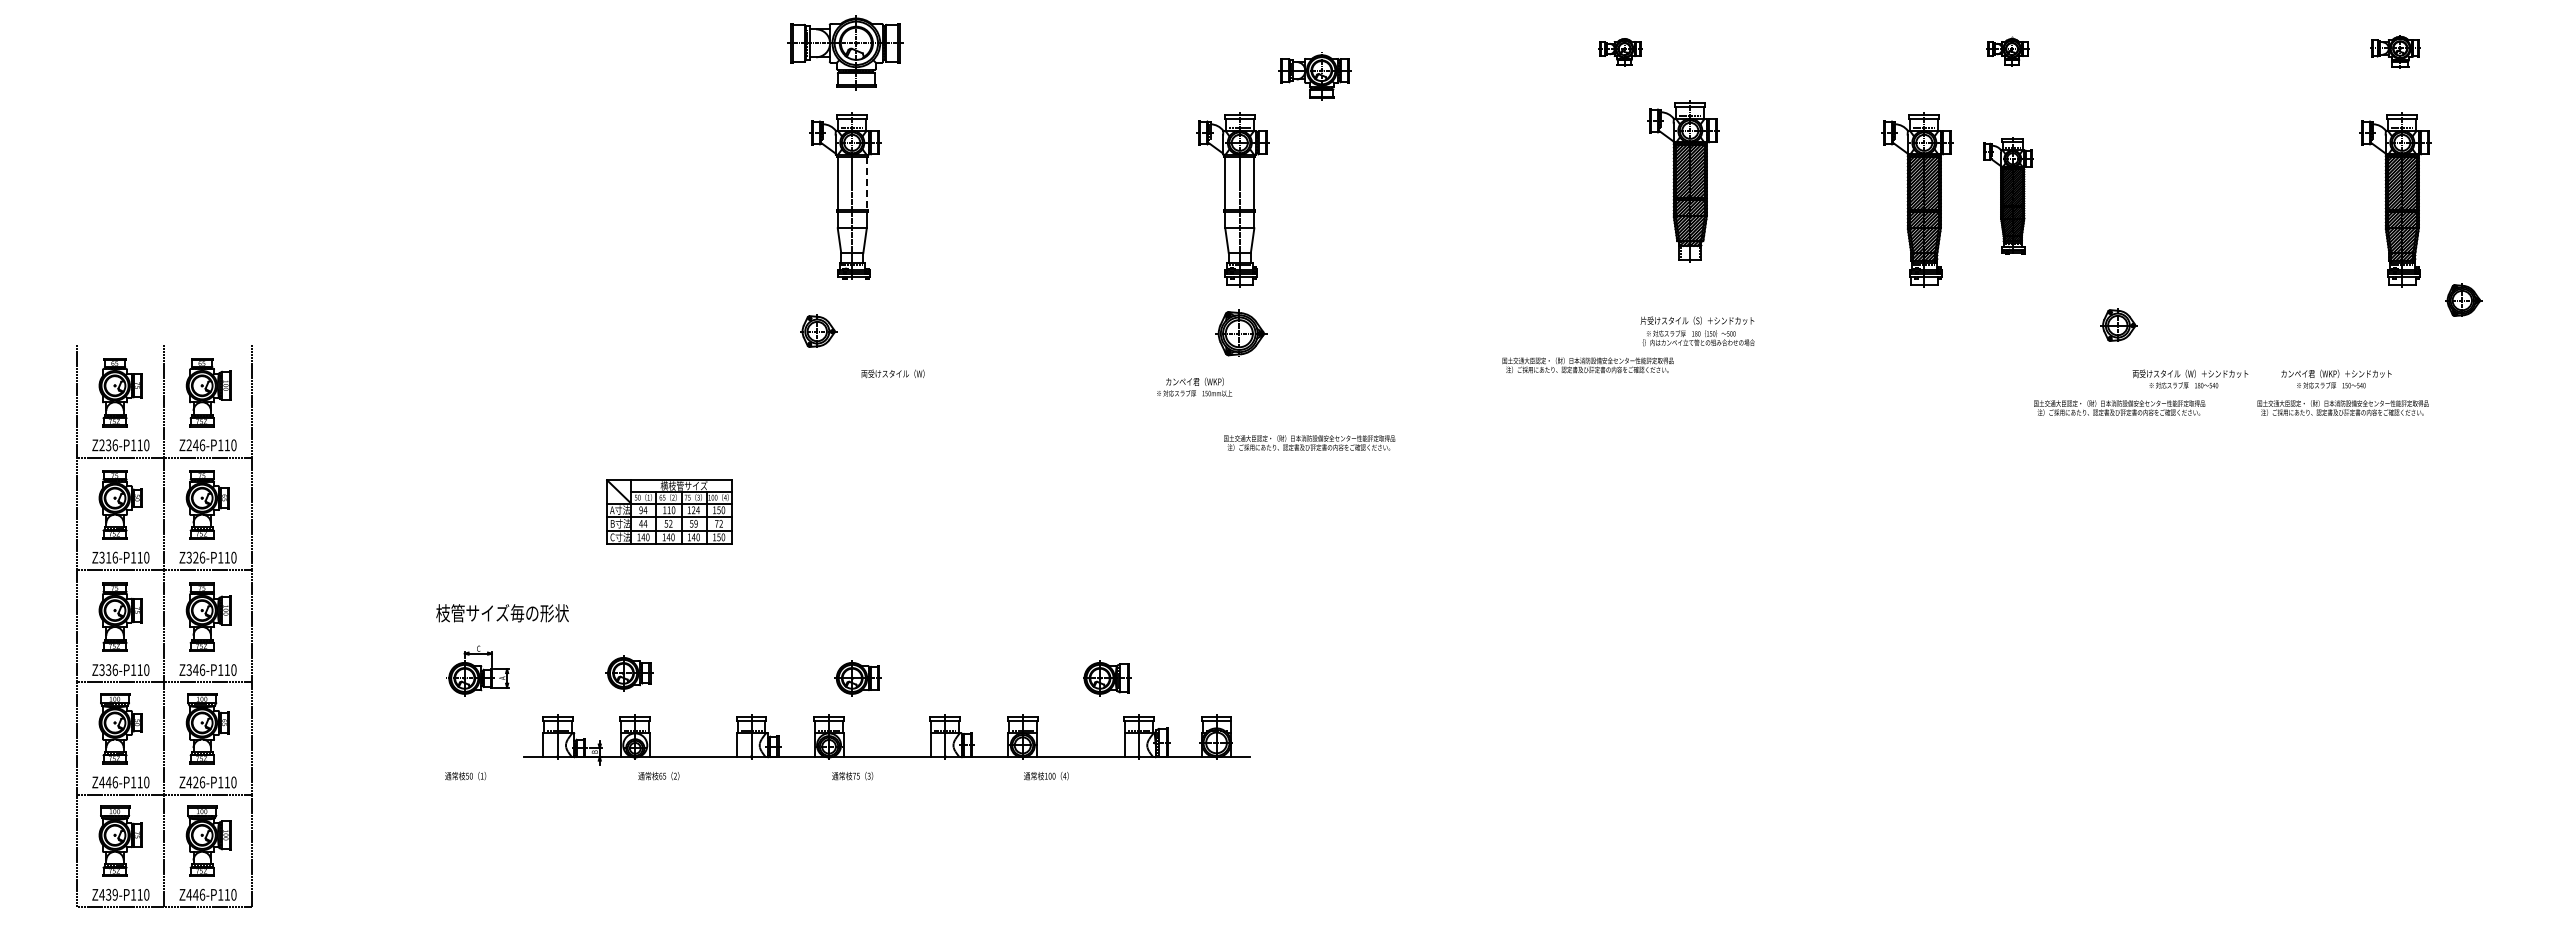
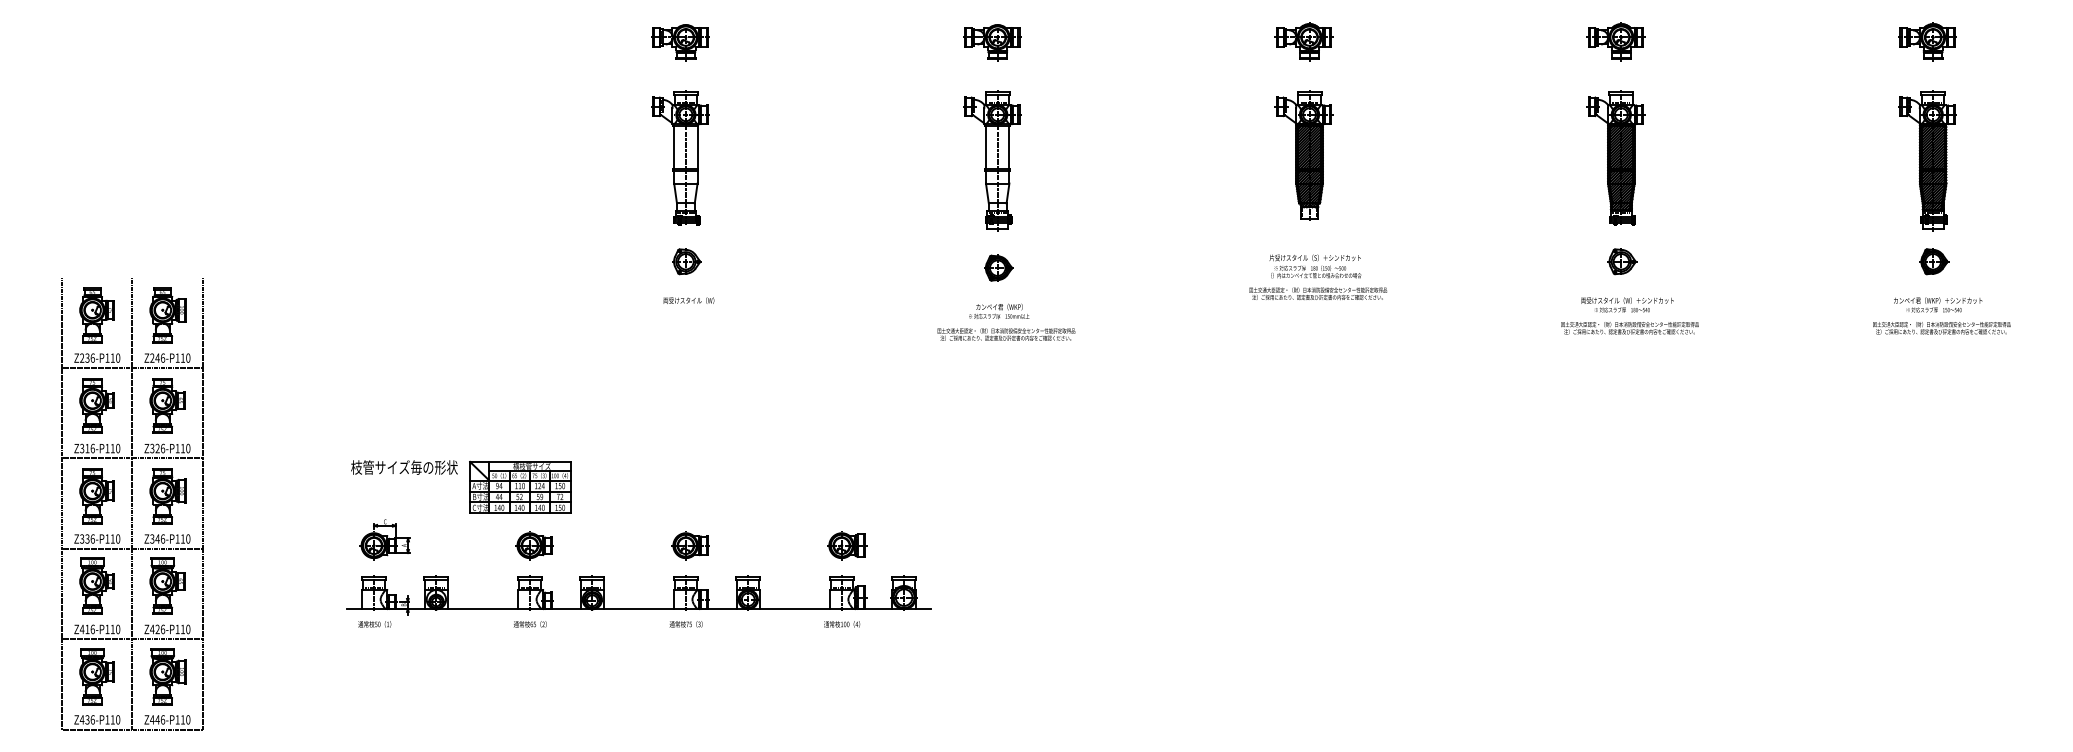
part: (845, 52) -> (680, 42), size x0.62
part: (1620, 52) -> (1304, 42), size x1.67
part: (2007, 52) -> (1615, 42), size x1.67
part: (2395, 52) -> (1927, 42), size x1.43
part: (1314, 76) -> (991, 42), moved
part: (1683, 181) -> (1304, 155), moved
line: (866, 184) -> (697, 148), dashed -> solid
part: (2007, 195) -> (1615, 157), size x1.43
part: (1917, 199) -> (1543, 160), removed
part: (2463, 299) -> (1934, 260), moved
part: (2118, 324) -> (1621, 260), moved
part: (818, 330) -> (686, 260), moved
text: (1697, 331) -> (1315, 266), moved
part: (1240, 332) -> (998, 267), size x0.71
text: (1587, 365) -> (1317, 293), moved
text: (892, 373) -> (688, 300), moved
text: (2190, 378) -> (1627, 304), moved
text: (2336, 378) -> (1938, 304), moved
text: (1194, 386) -> (999, 310), moved
text: (2119, 407) -> (1629, 327), moved
text: (2342, 407) -> (1941, 327), moved
text: (1309, 442) -> (1006, 334), moved
part: (669, 511) -> (520, 487), moved
text: (502, 613) -> (404, 467), moved
part: (629, 673) -> (534, 545), moved
part: (1107, 678) -> (847, 545), moved
part: (886, 756) -> (638, 608), moved
text: (108, 782) -> (87, 629), Z446-P110 -> Z416-P110
text: (115, 894) -> (92, 719), Z439-P110 -> Z436-P110

